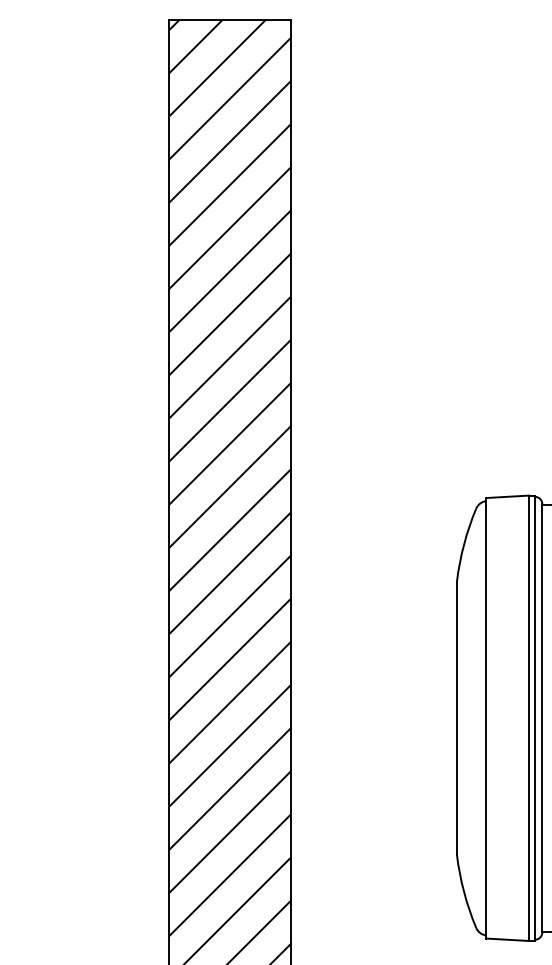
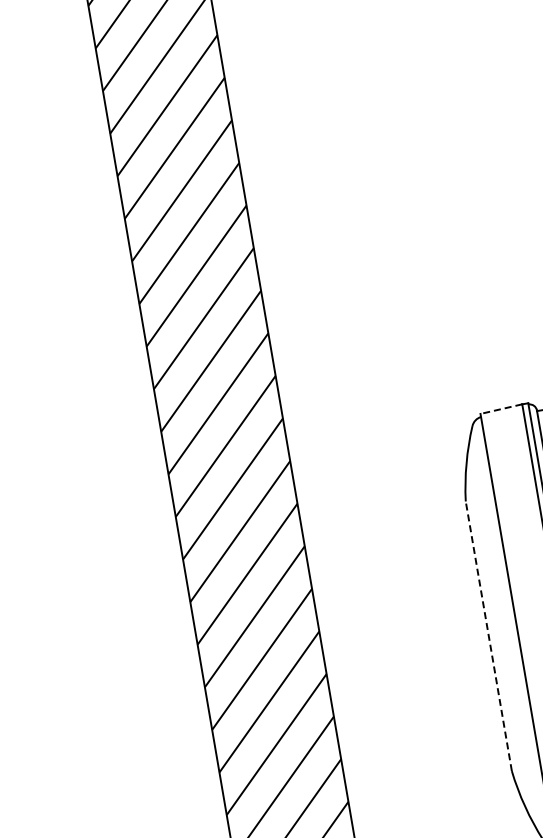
line: (507, 496) -> (501, 408), solid -> dashed
line: (456, 718) -> (488, 636), solid -> dashed

